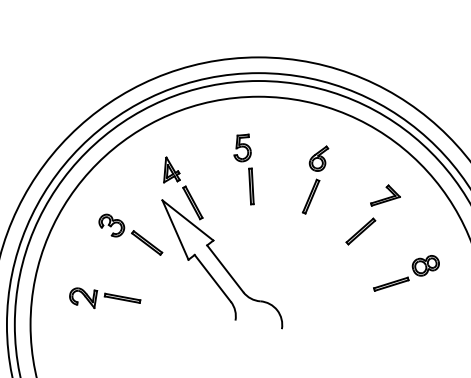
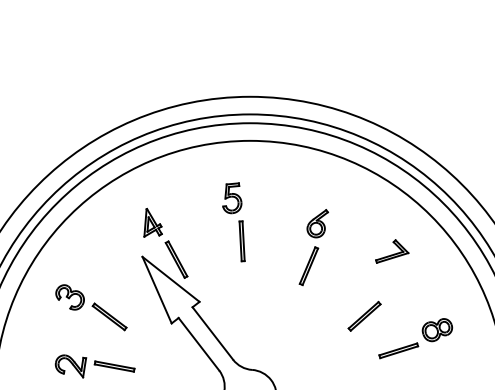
part: (315, 179) -> (313, 246), moved
part: (360, 231) -> (364, 316), moved
part: (130, 234) -> (91, 307), moved
part: (105, 298) -> (95, 366), moved

